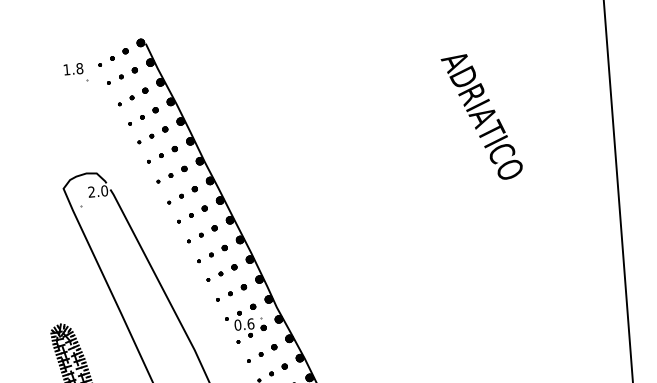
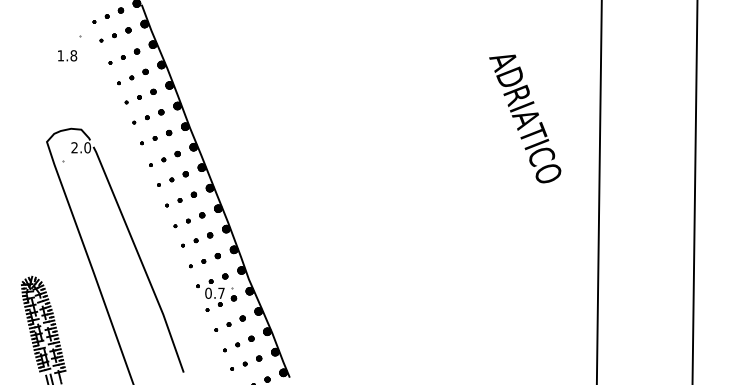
text: (73, 68) -> (67, 55), moved
text: (482, 116) -> (525, 118), moved
text: (250, 323) -> (221, 292), 0.6 -> 0.7

